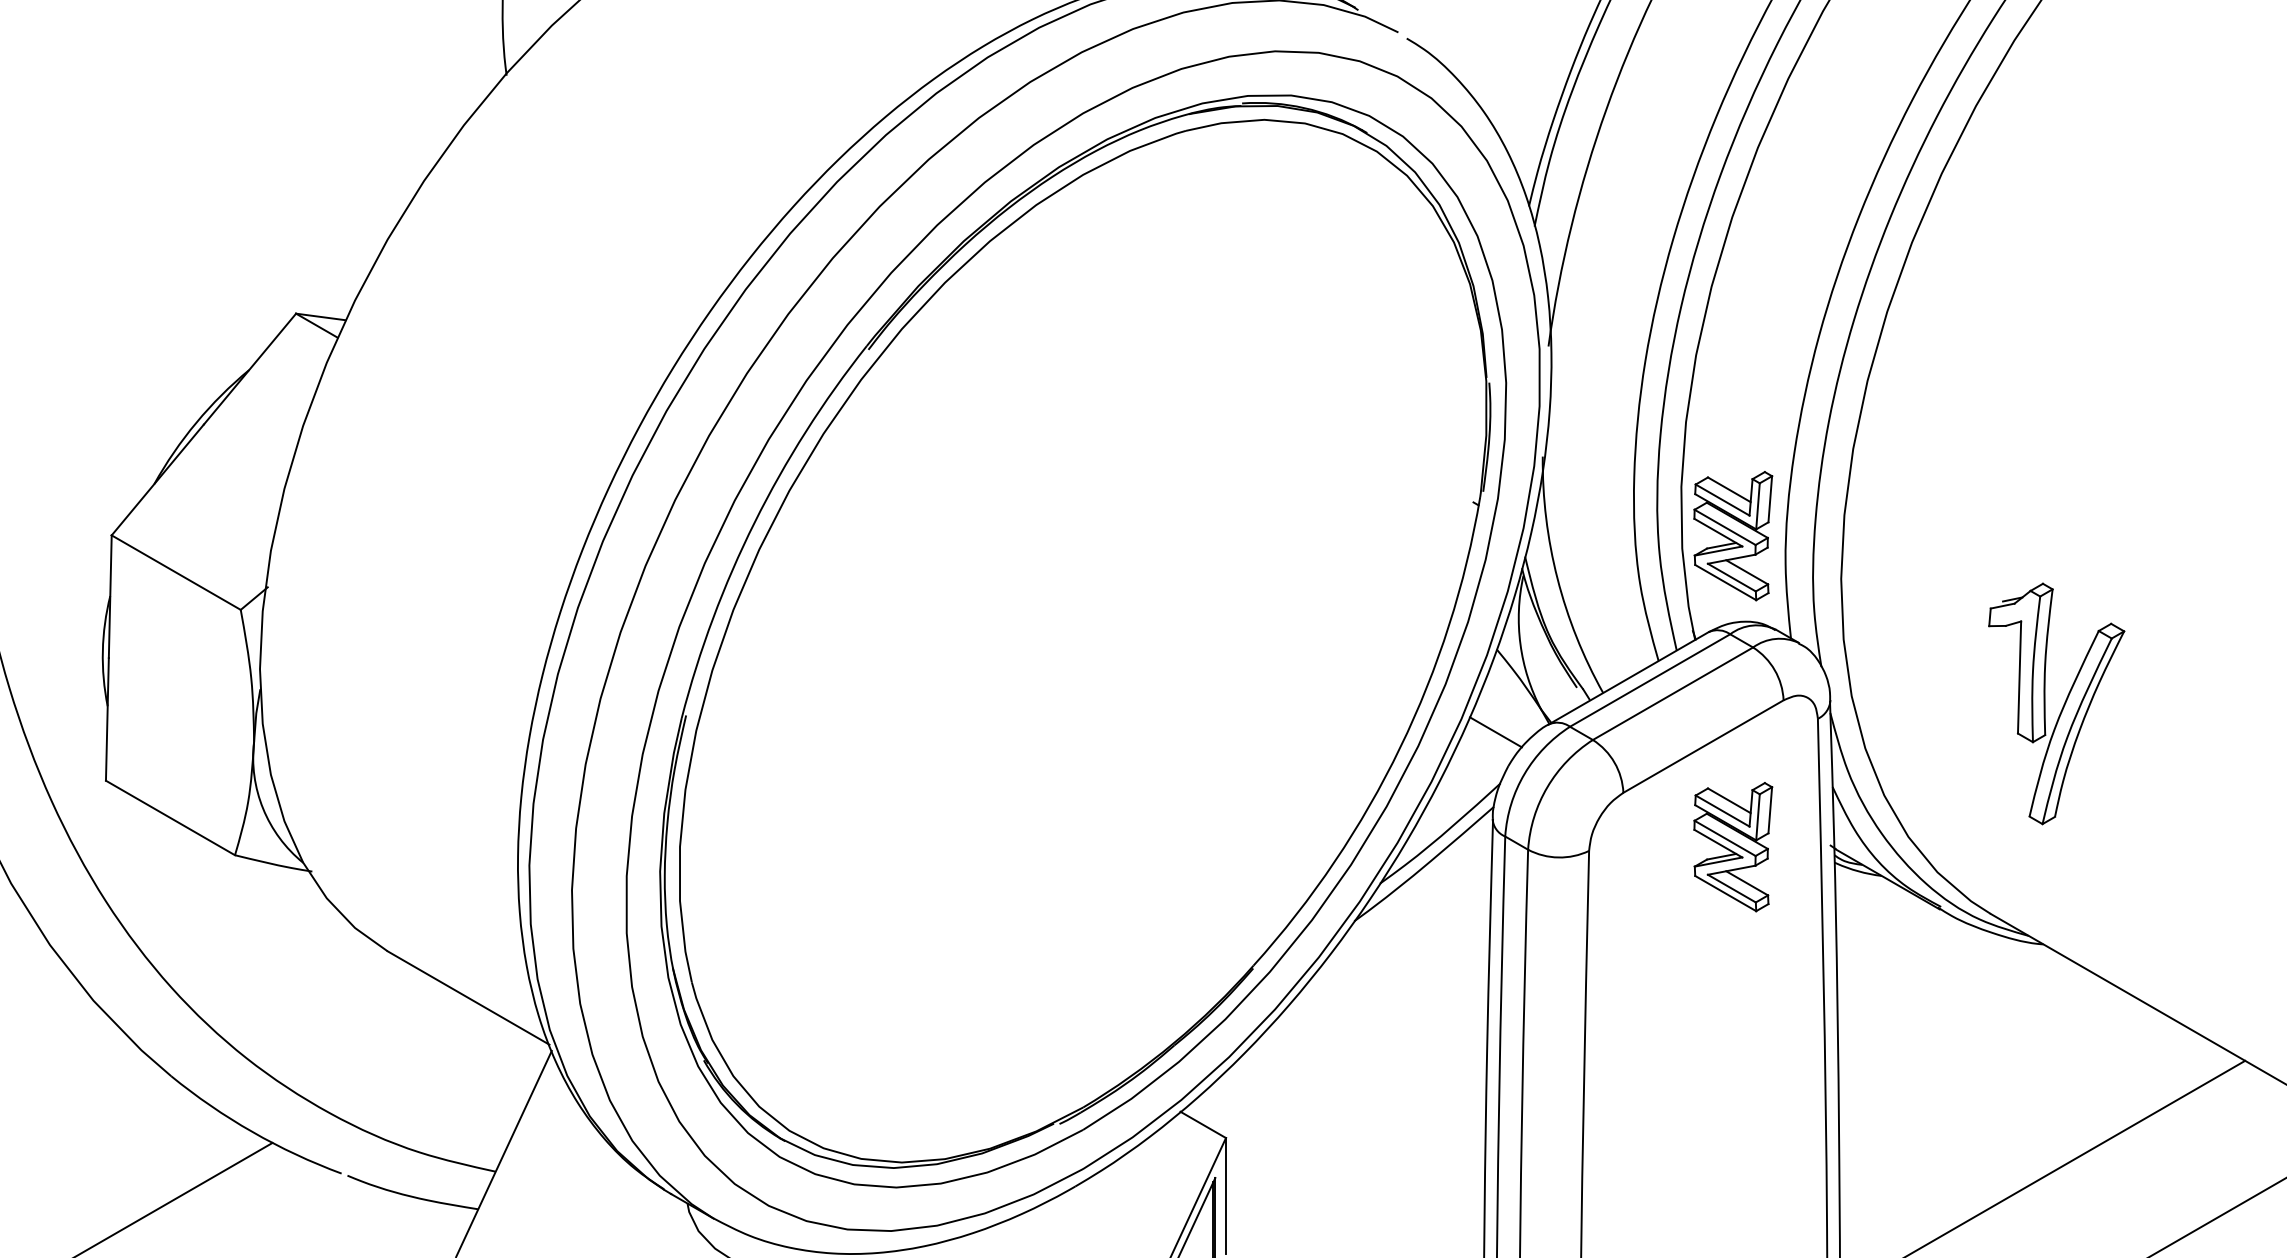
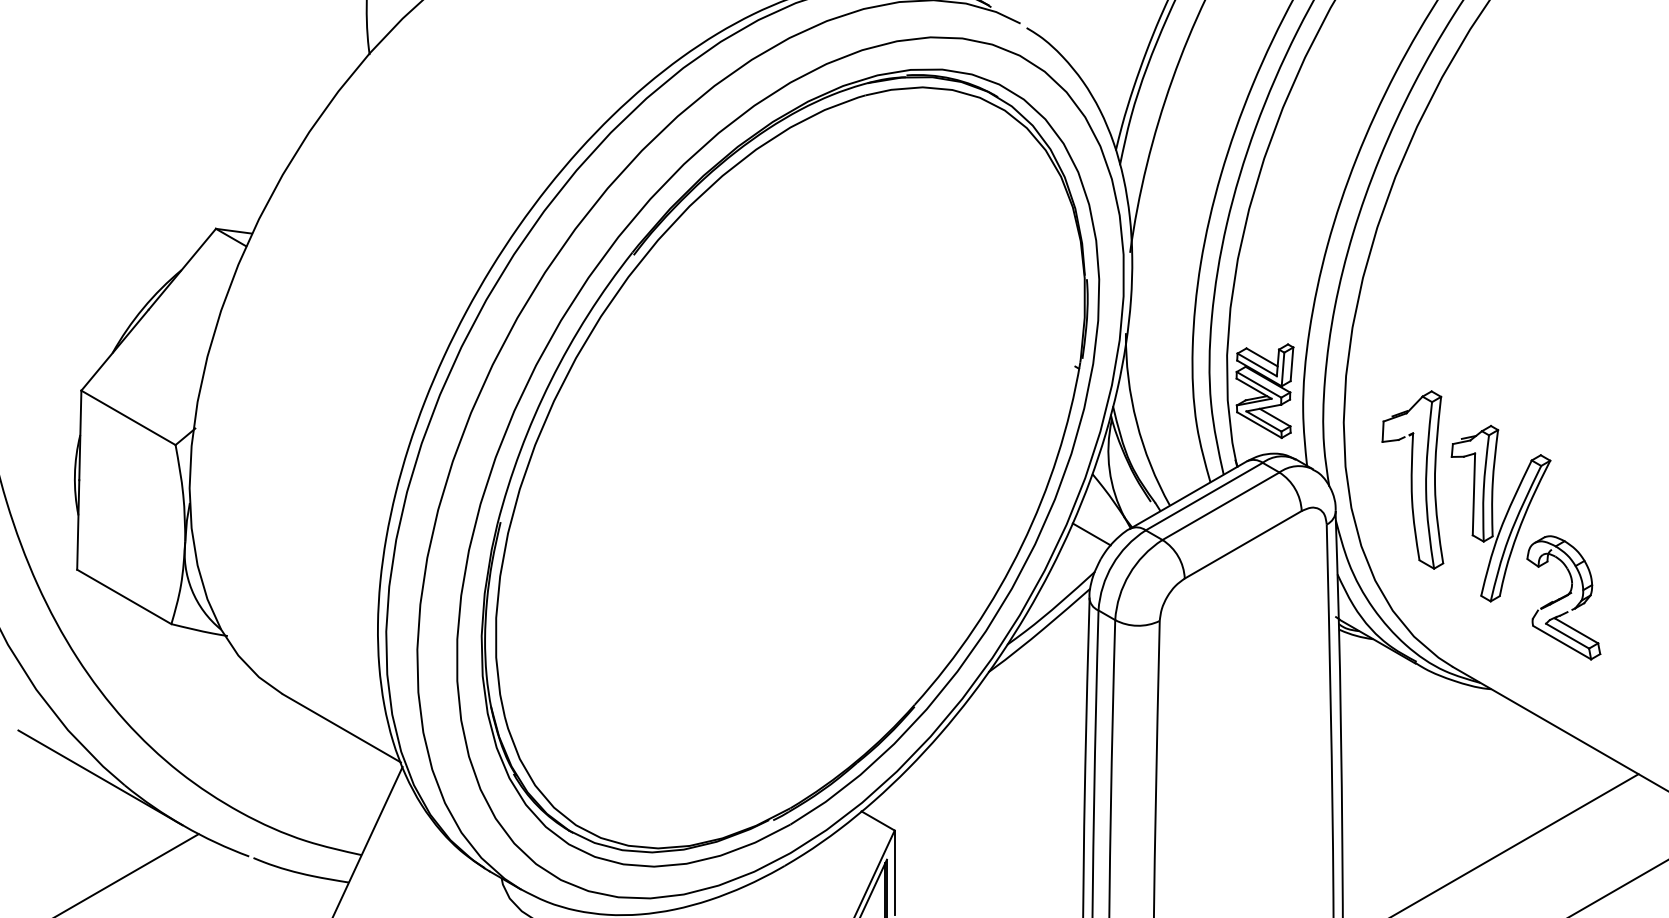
part: (1935, 657) -> (1412, 479), added
part: (2142, 819) -> (1563, 598), added
part: (1733, 847) -> (1265, 618), removed
line: (137, 1065) -> (100, 777), added

